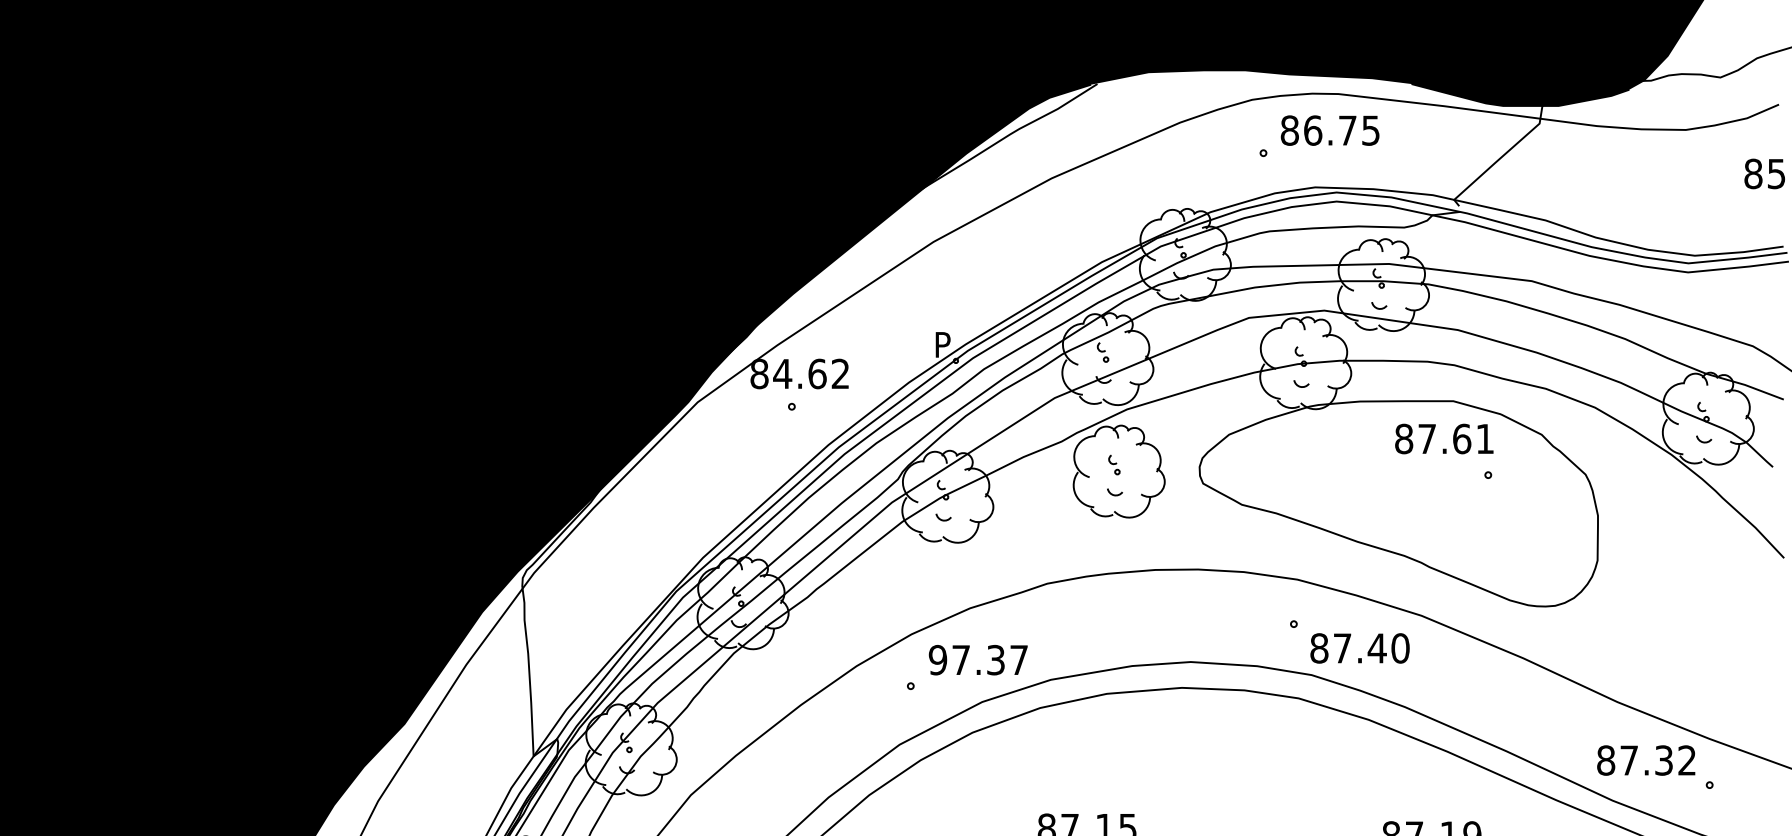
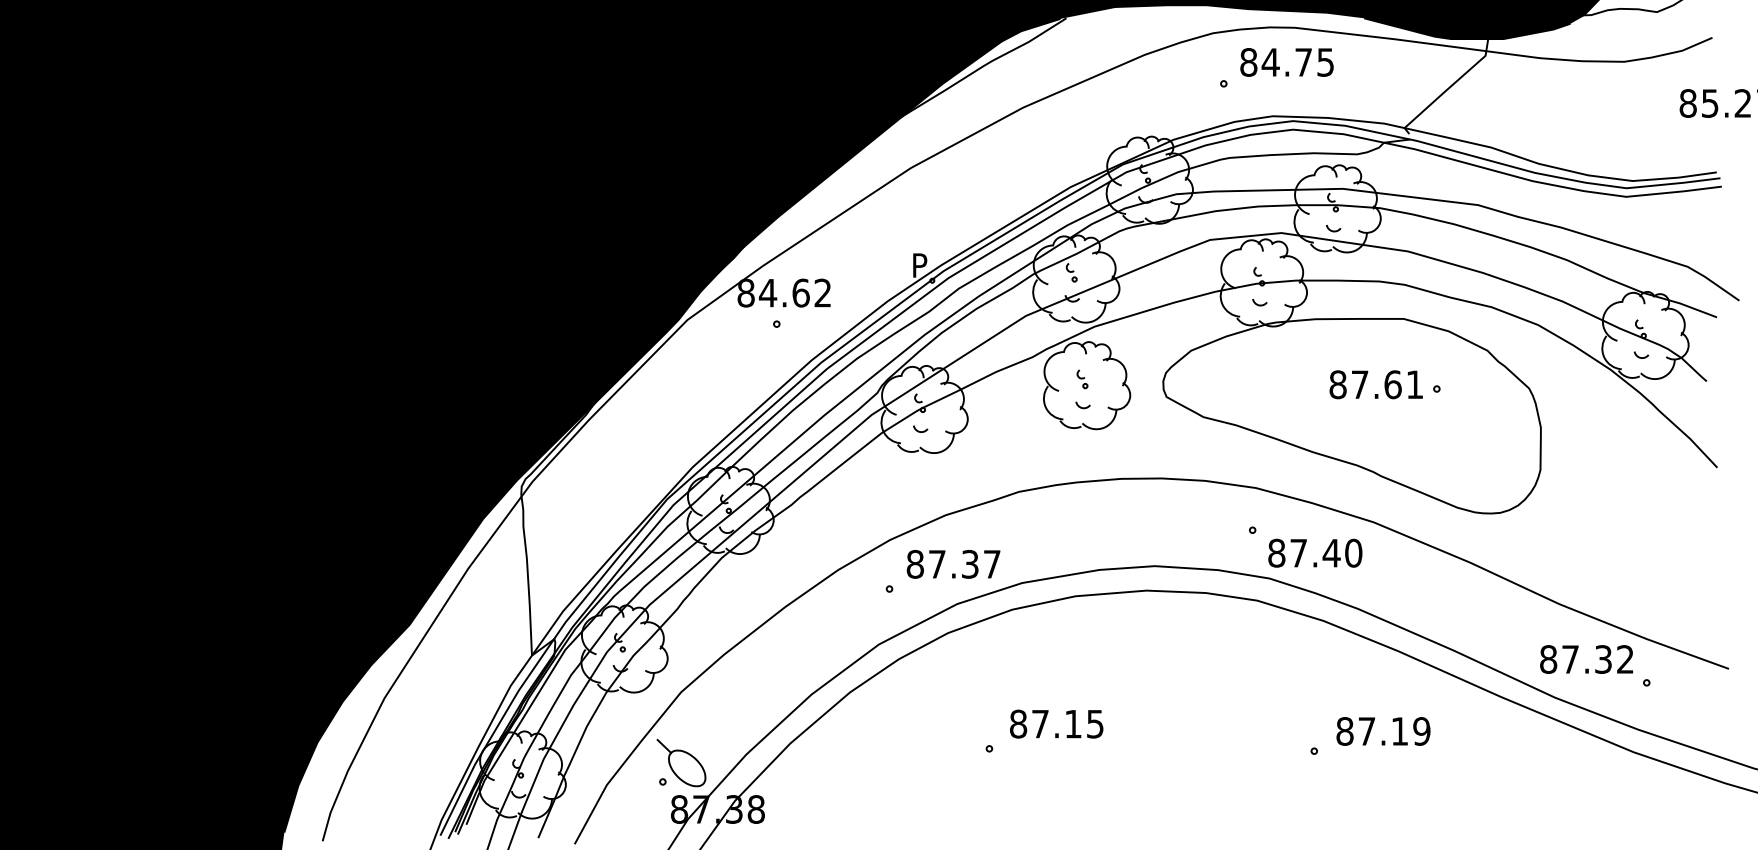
text: (1312, 130) -> (1270, 62), 86.75 -> 84.75
text: (1443, 438) -> (1375, 384), moved
text: (937, 660) -> (914, 564), 97.37 -> 87.37

